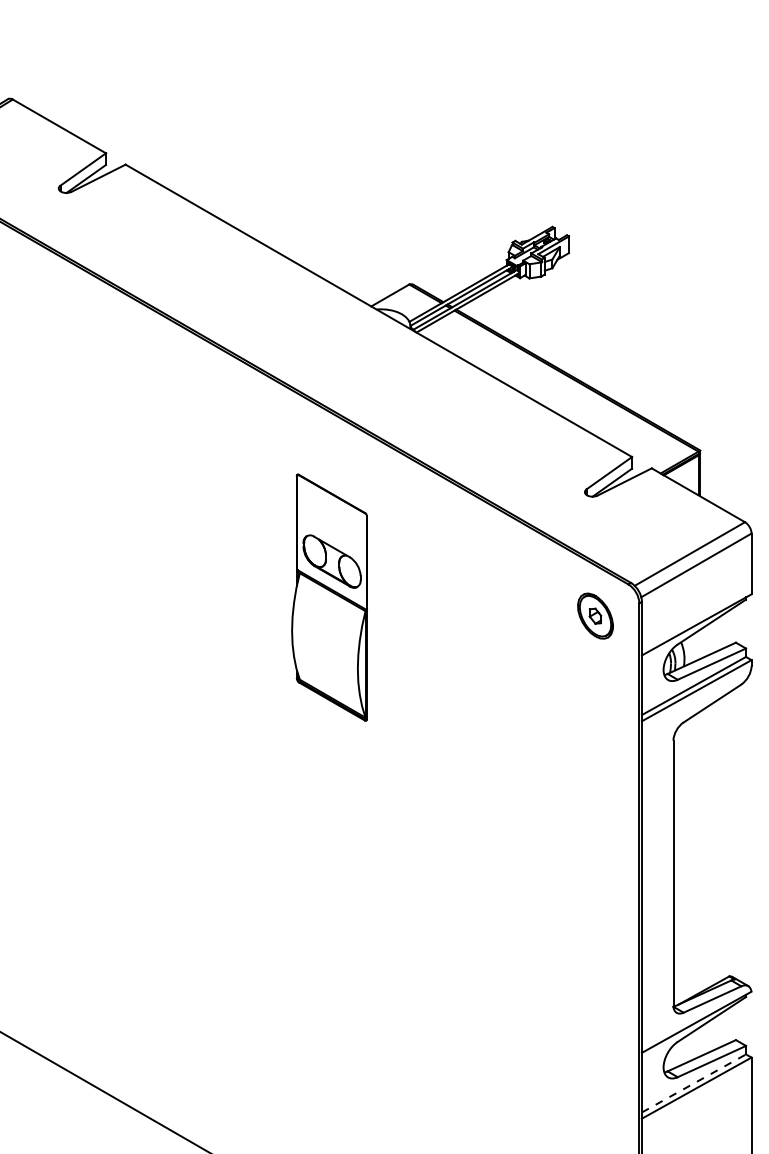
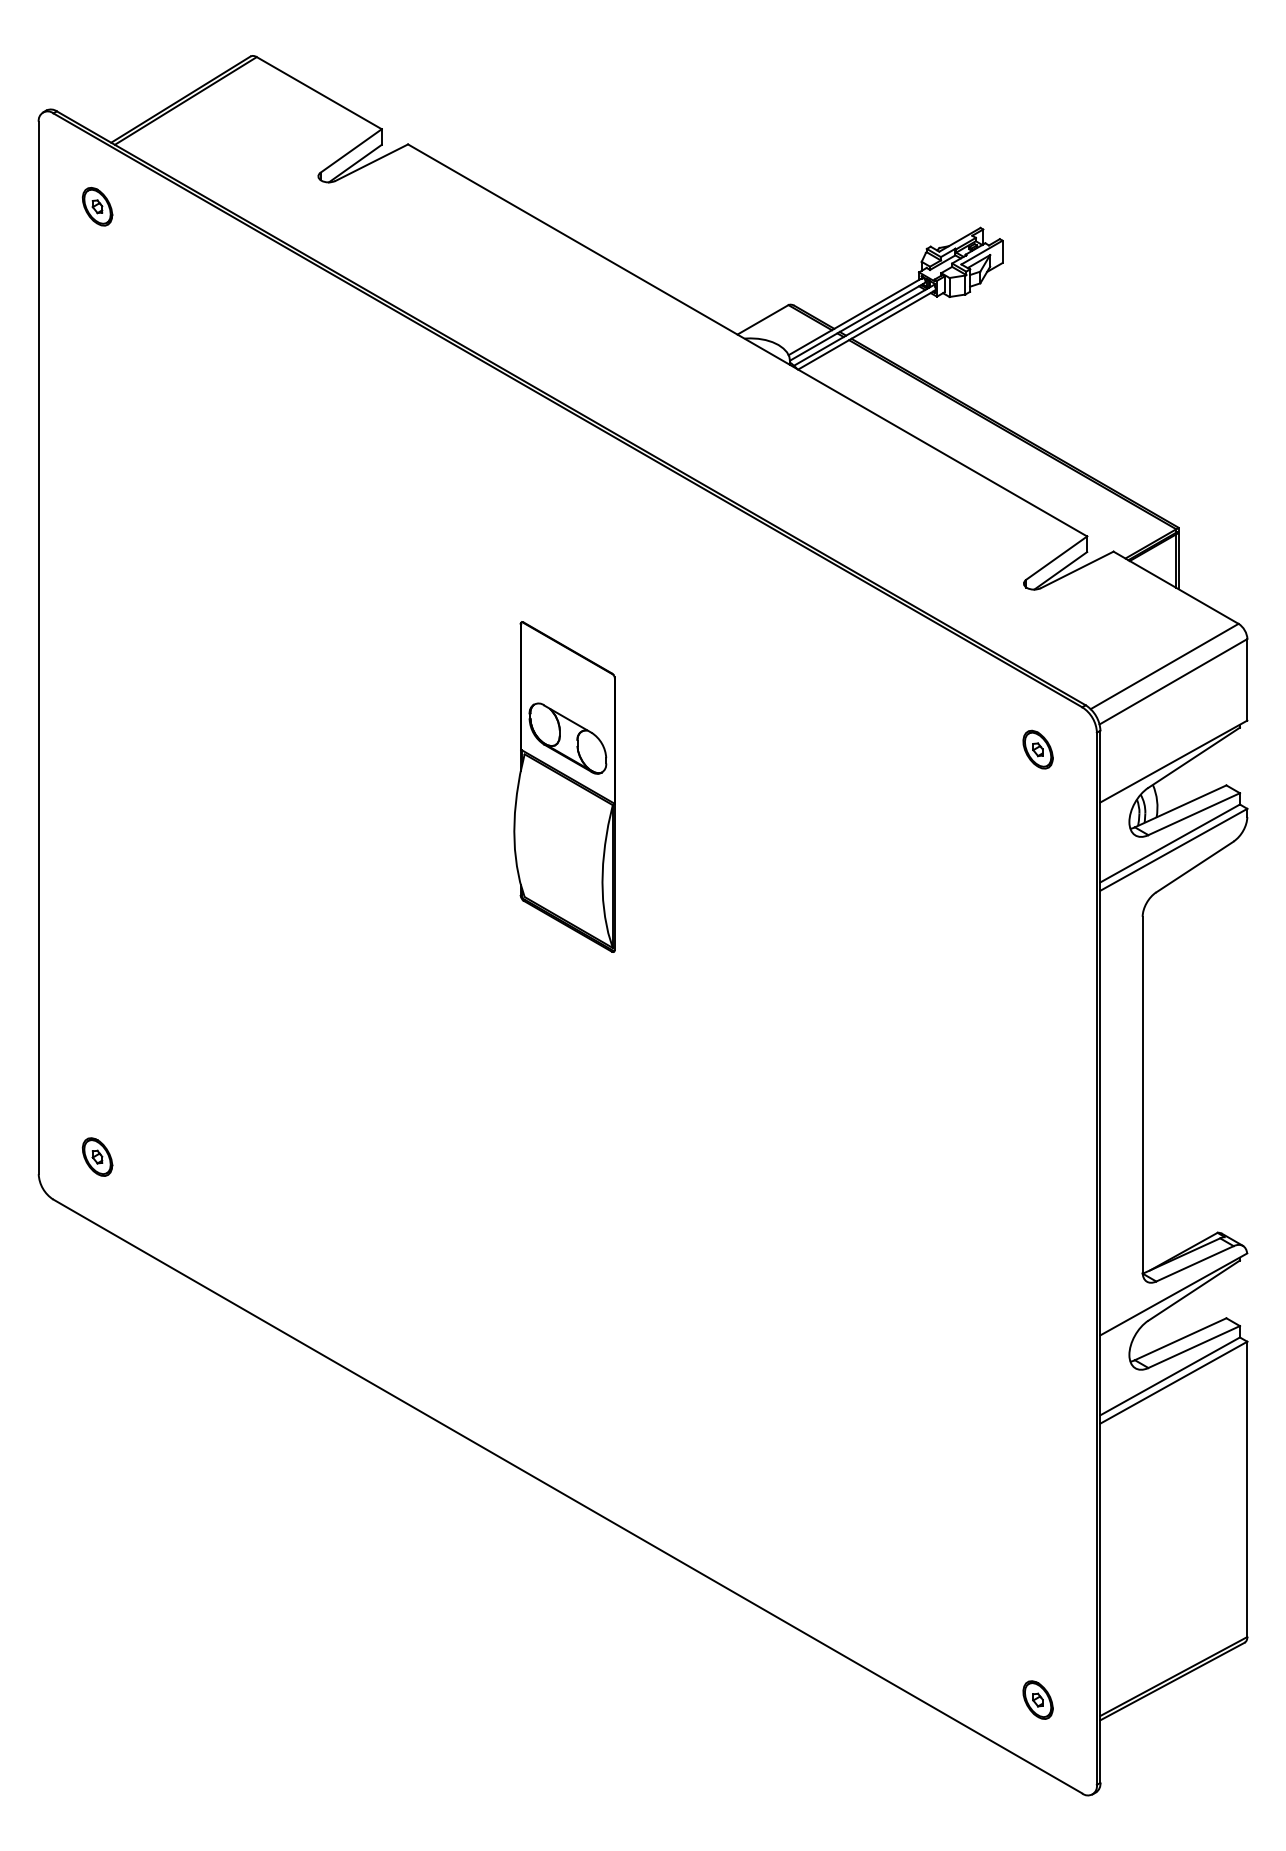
part: (329, 597) -> (564, 786), moved
part: (595, 615) -> (1037, 749), size x0.62
line: (694, 1083) -> (1170, 1376), dashed -> solid

